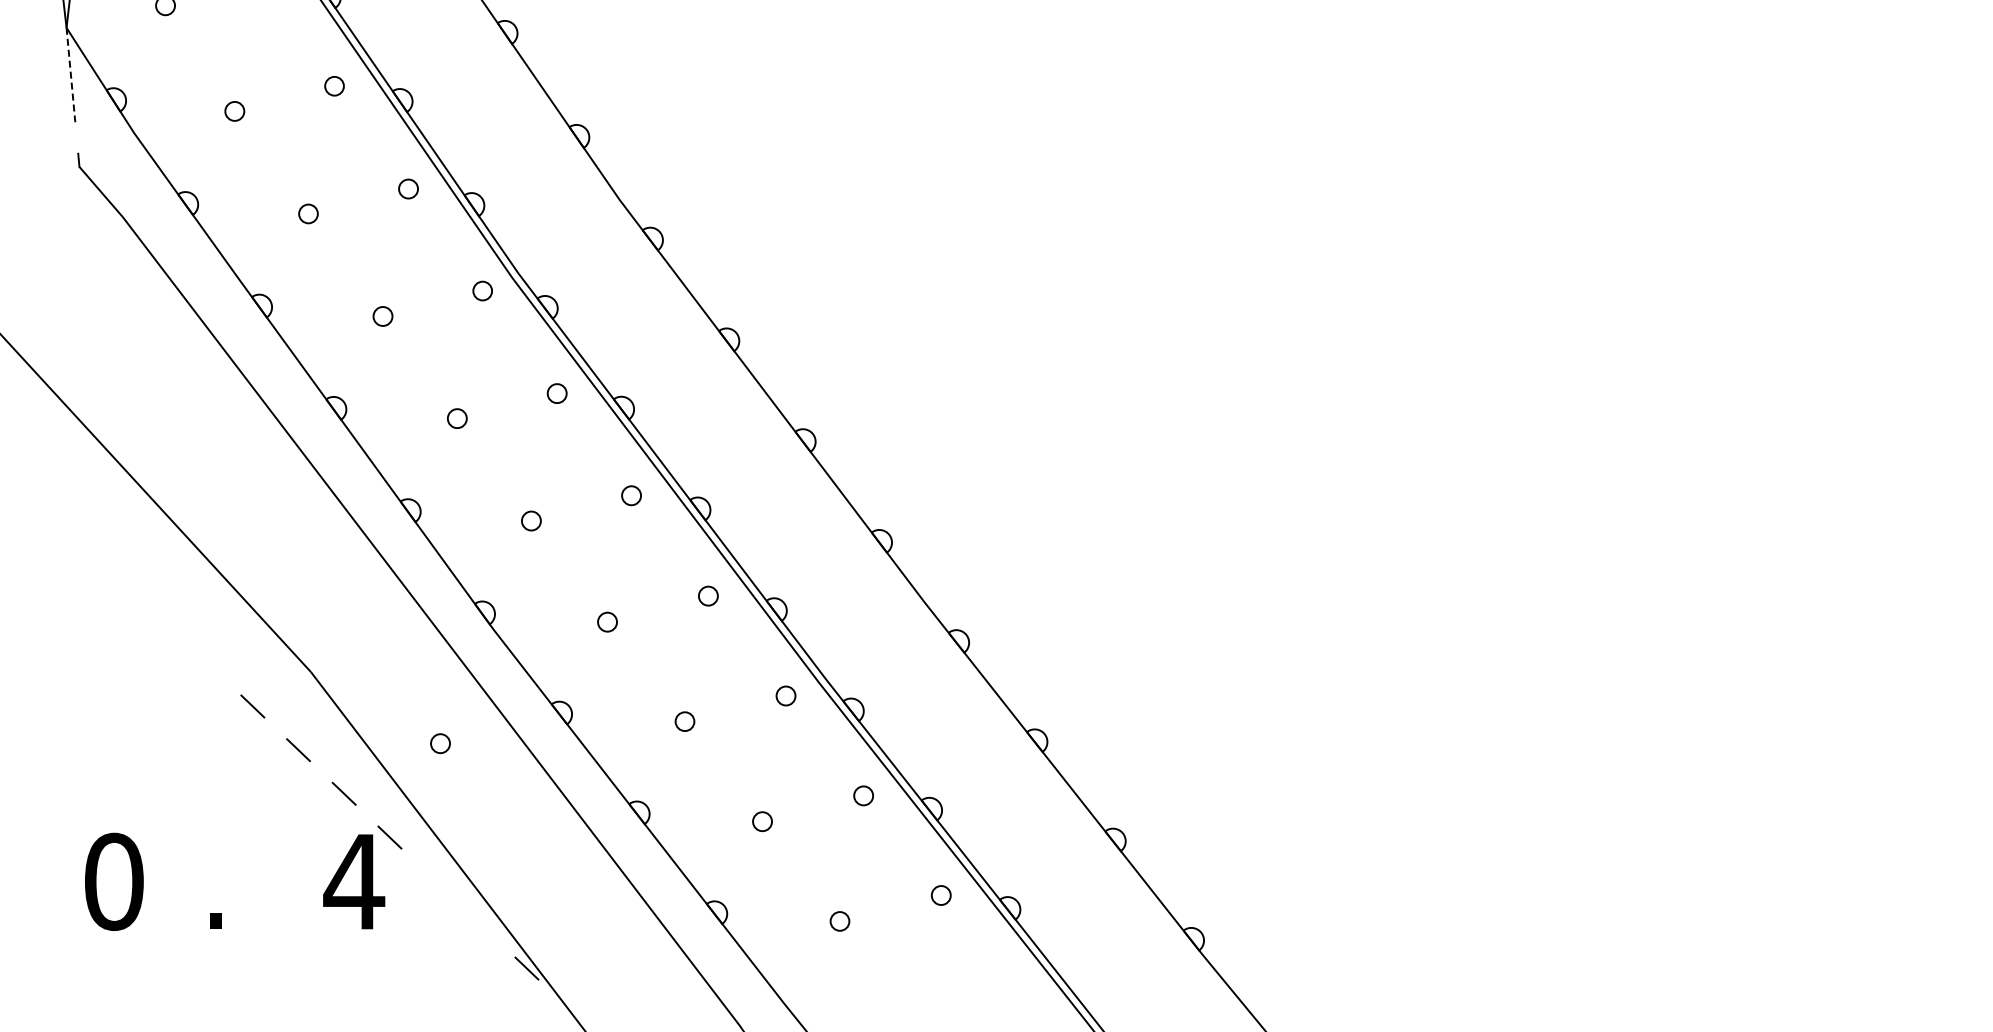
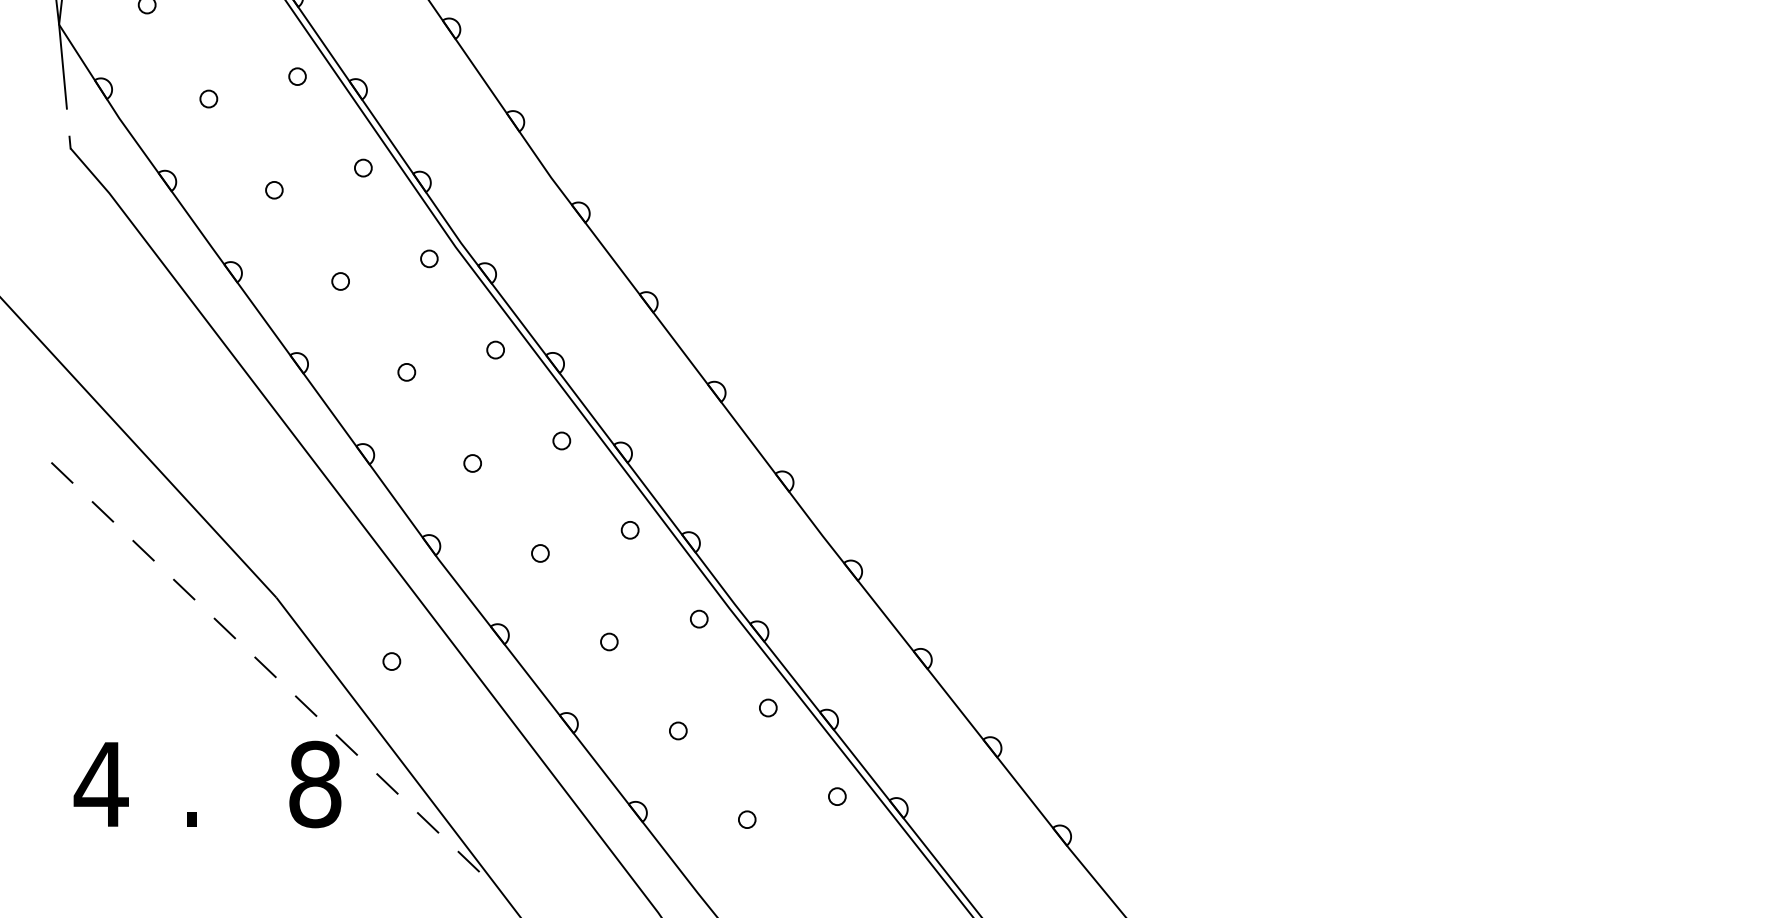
line: (70, 75) -> (62, 67), dashed -> solid
line: (69, 531) -> (61, 472), added
line: (115, 575) -> (102, 511), added
line: (161, 619) -> (143, 551), added
line: (206, 662) -> (183, 589), added
text: (113, 881) -> (100, 784), 0 -> 4
text: (354, 881) -> (315, 784), 4 -> 8
line: (435, 881) -> (387, 784), added
line: (480, 924) -> (427, 822), added

